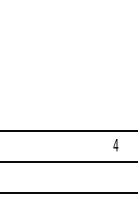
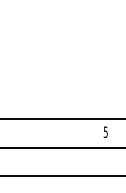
text: (115, 145) -> (105, 132), 4 -> 5

